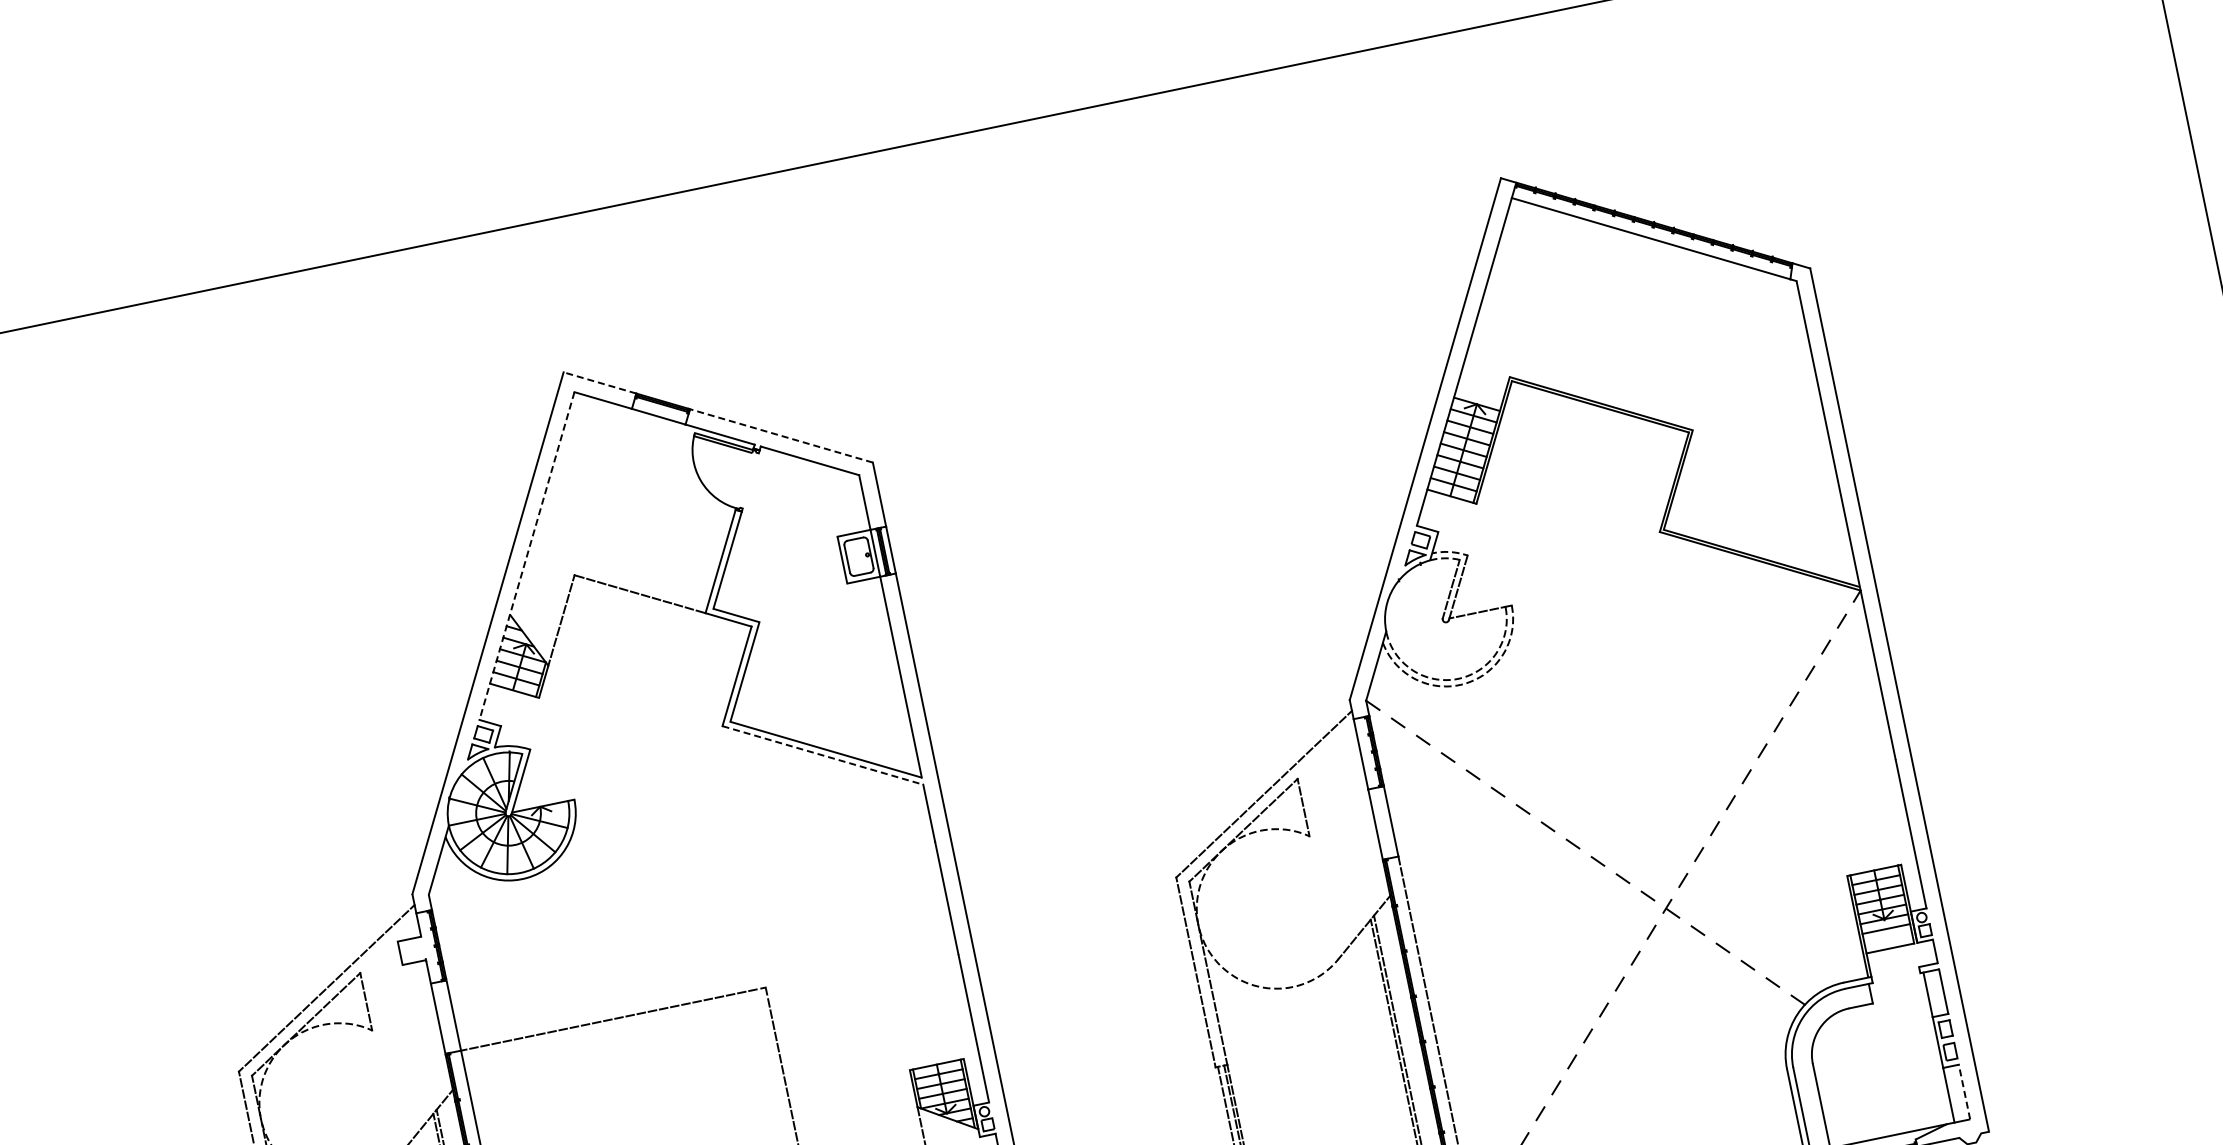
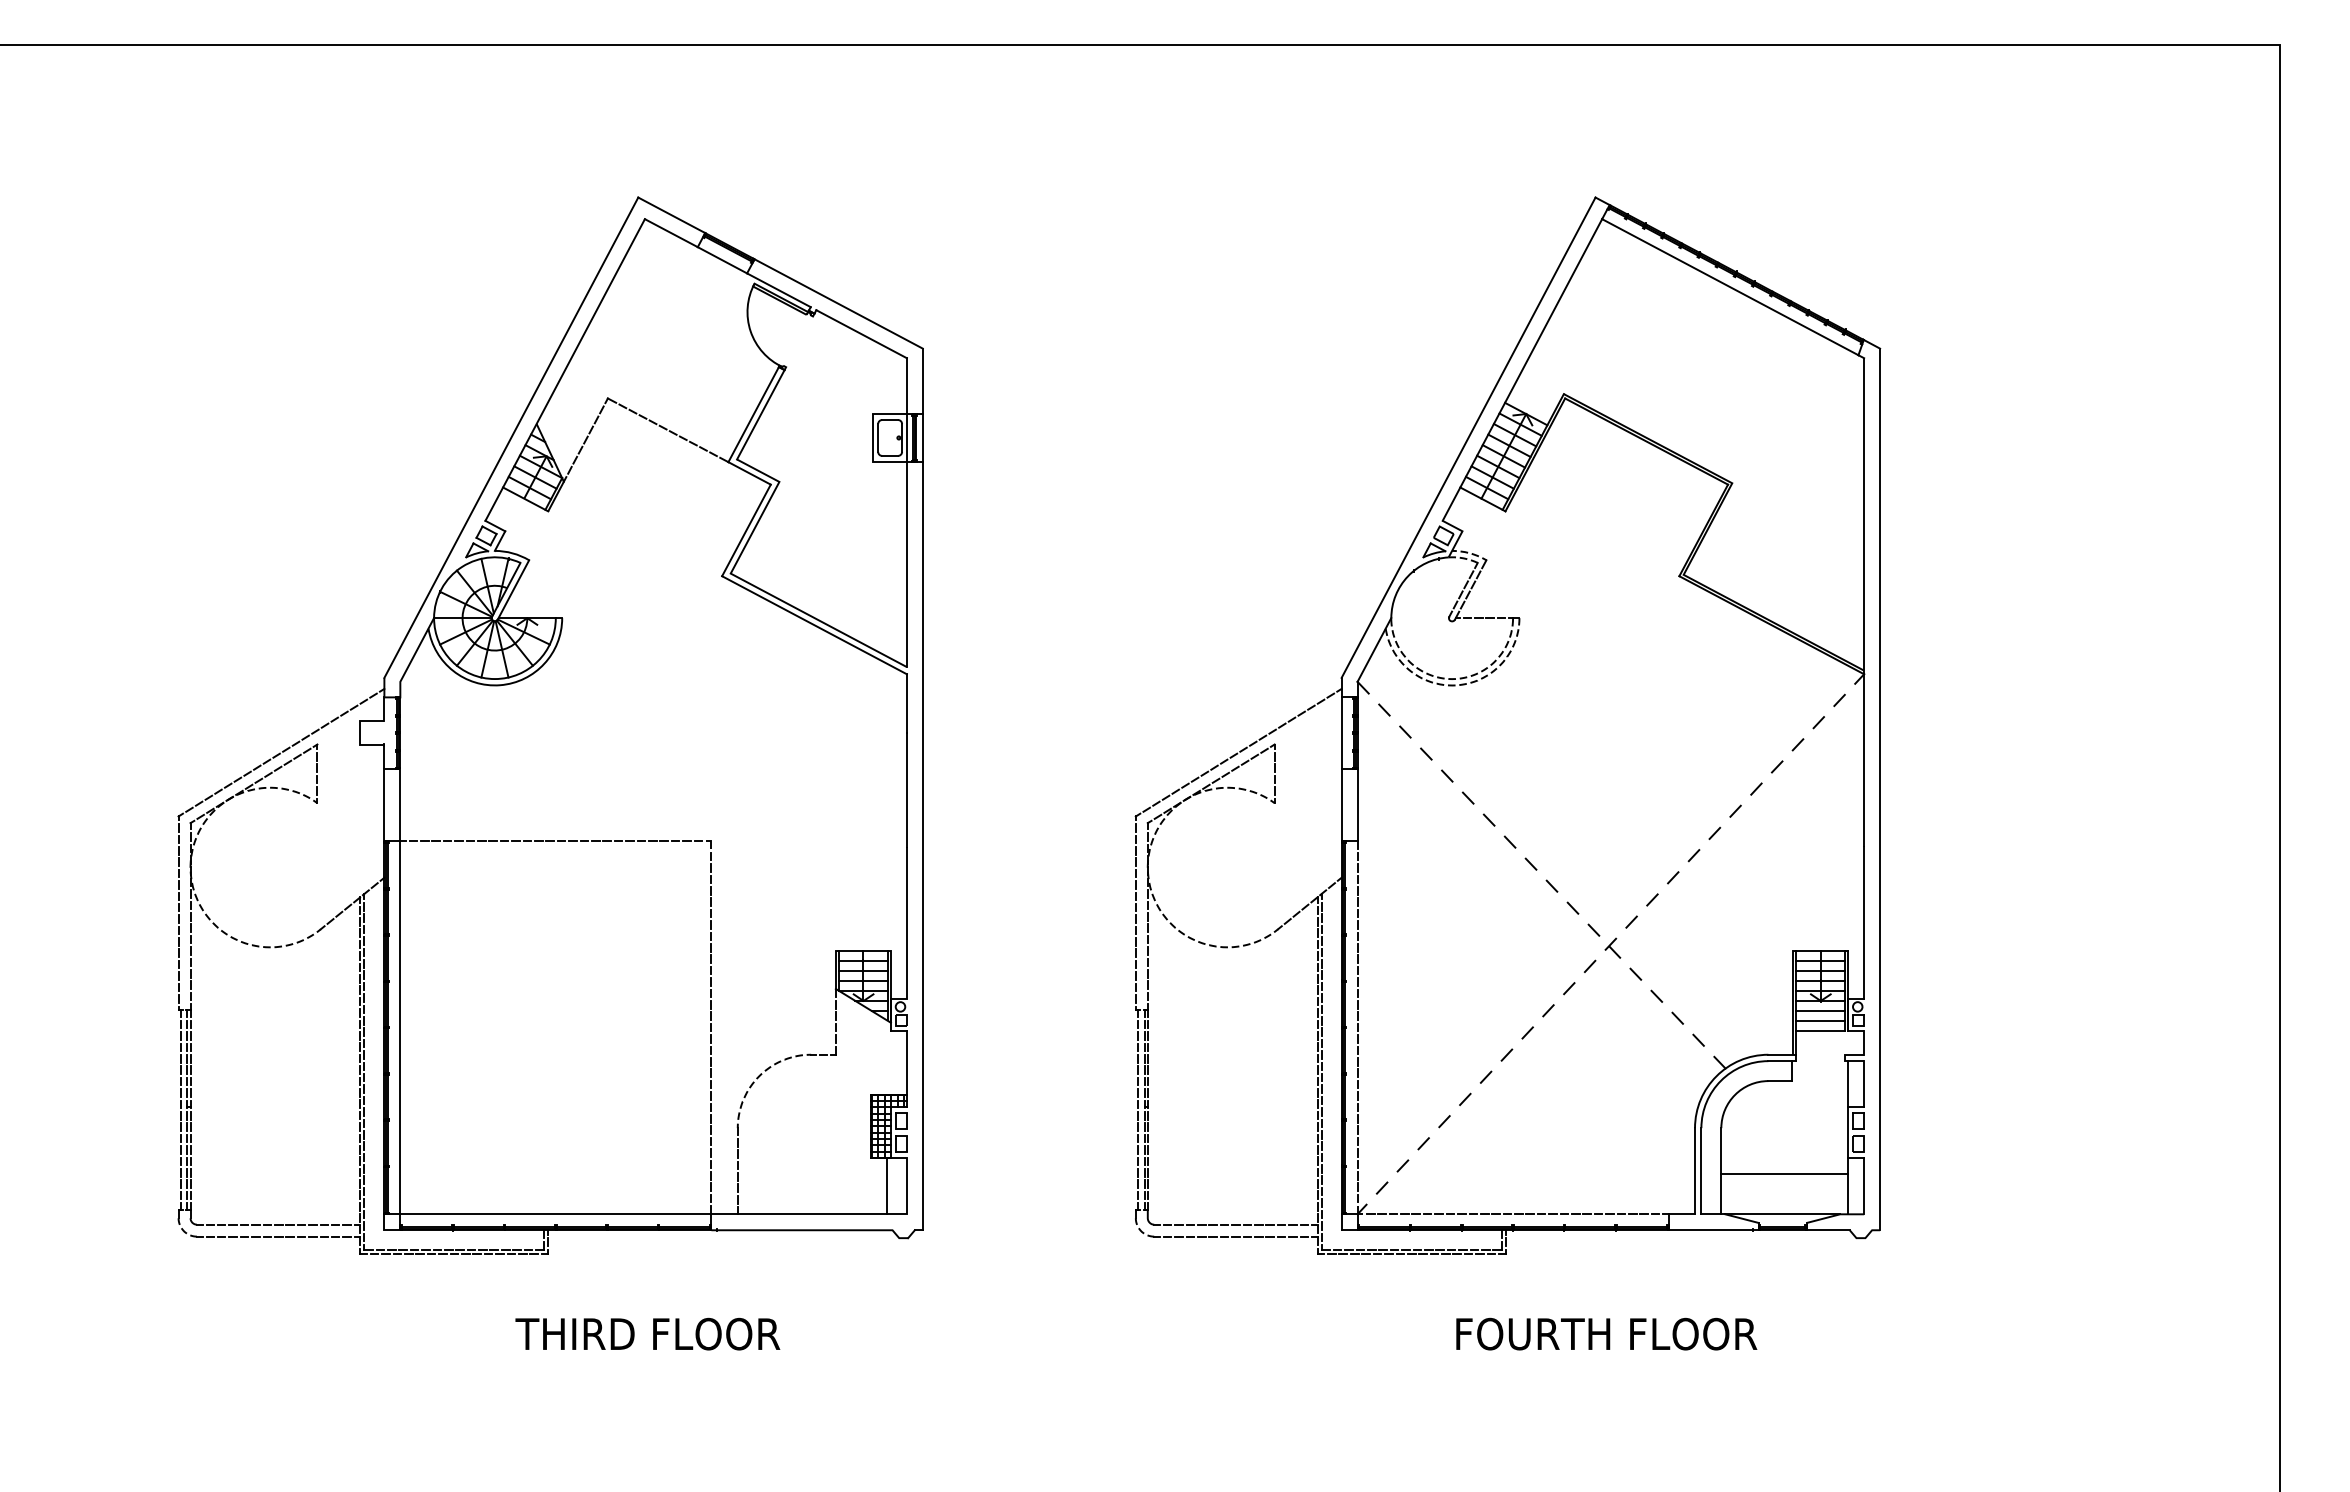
line: (599, 383) -> (671, 215), dashed -> solid
line: (781, 435) -> (838, 303), dashed -> solid
line: (527, 556) -> (565, 370), dashed -> solid
line: (822, 755) -> (814, 625), dashed -> solid
line: (1888, 938) -> (1820, 1020), added
line: (1964, 1092) -> (1864, 1186), dashed -> solid
line: (1884, 1096) -> (1784, 1174), added

